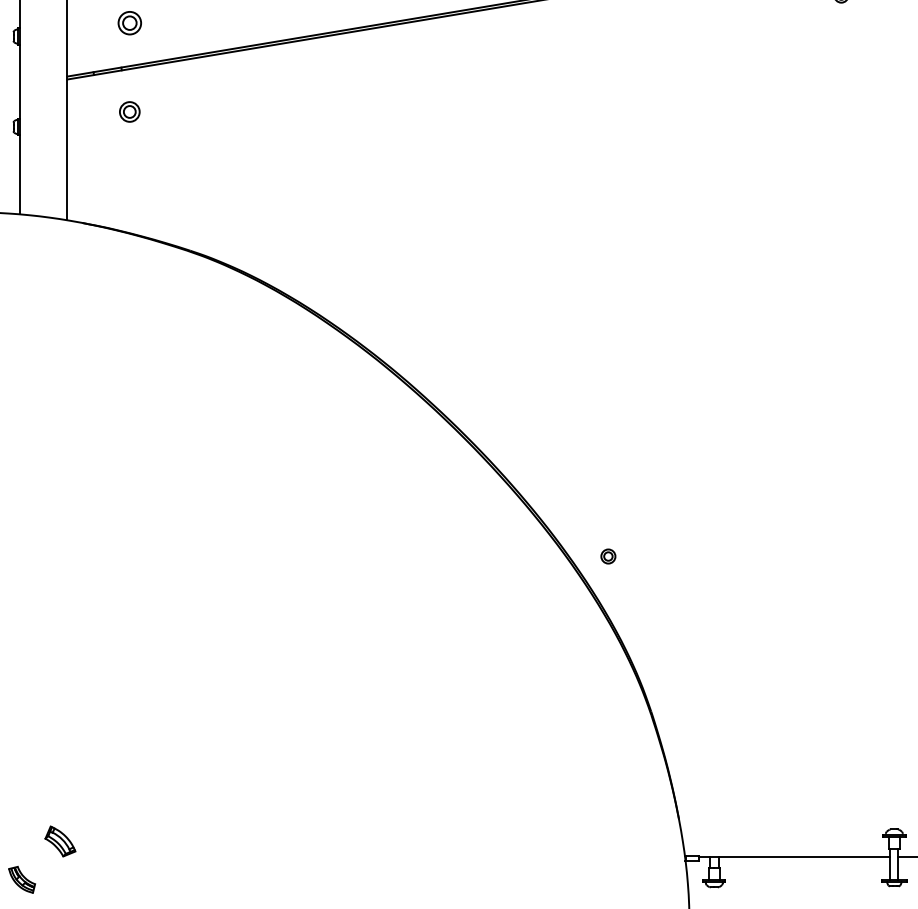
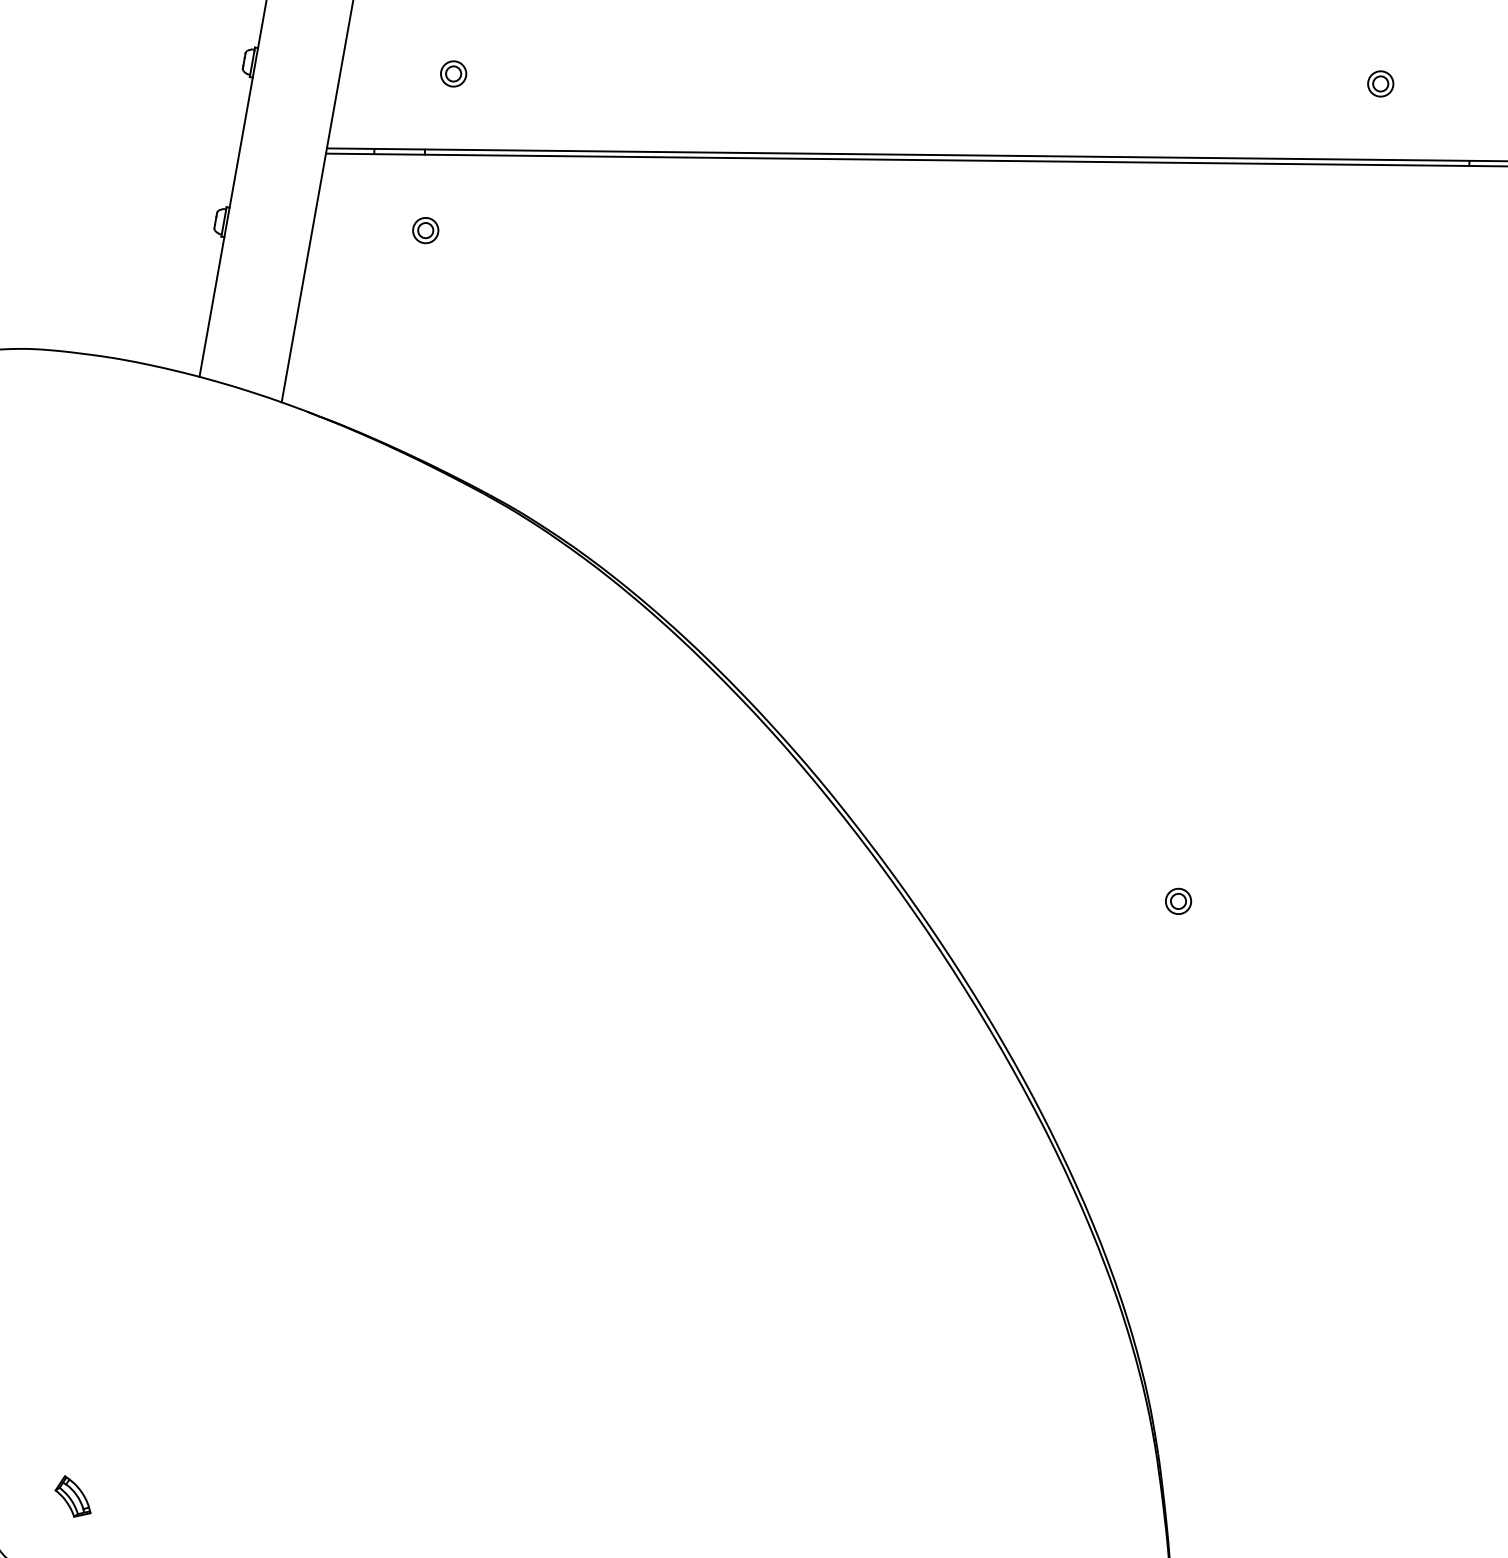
part: (129, 23) -> (453, 74), size x0.62
part: (129, 111) -> (425, 229), size x0.71
part: (608, 556) -> (1178, 901), moved
part: (60, 841) -> (73, 1497), size x0.71

